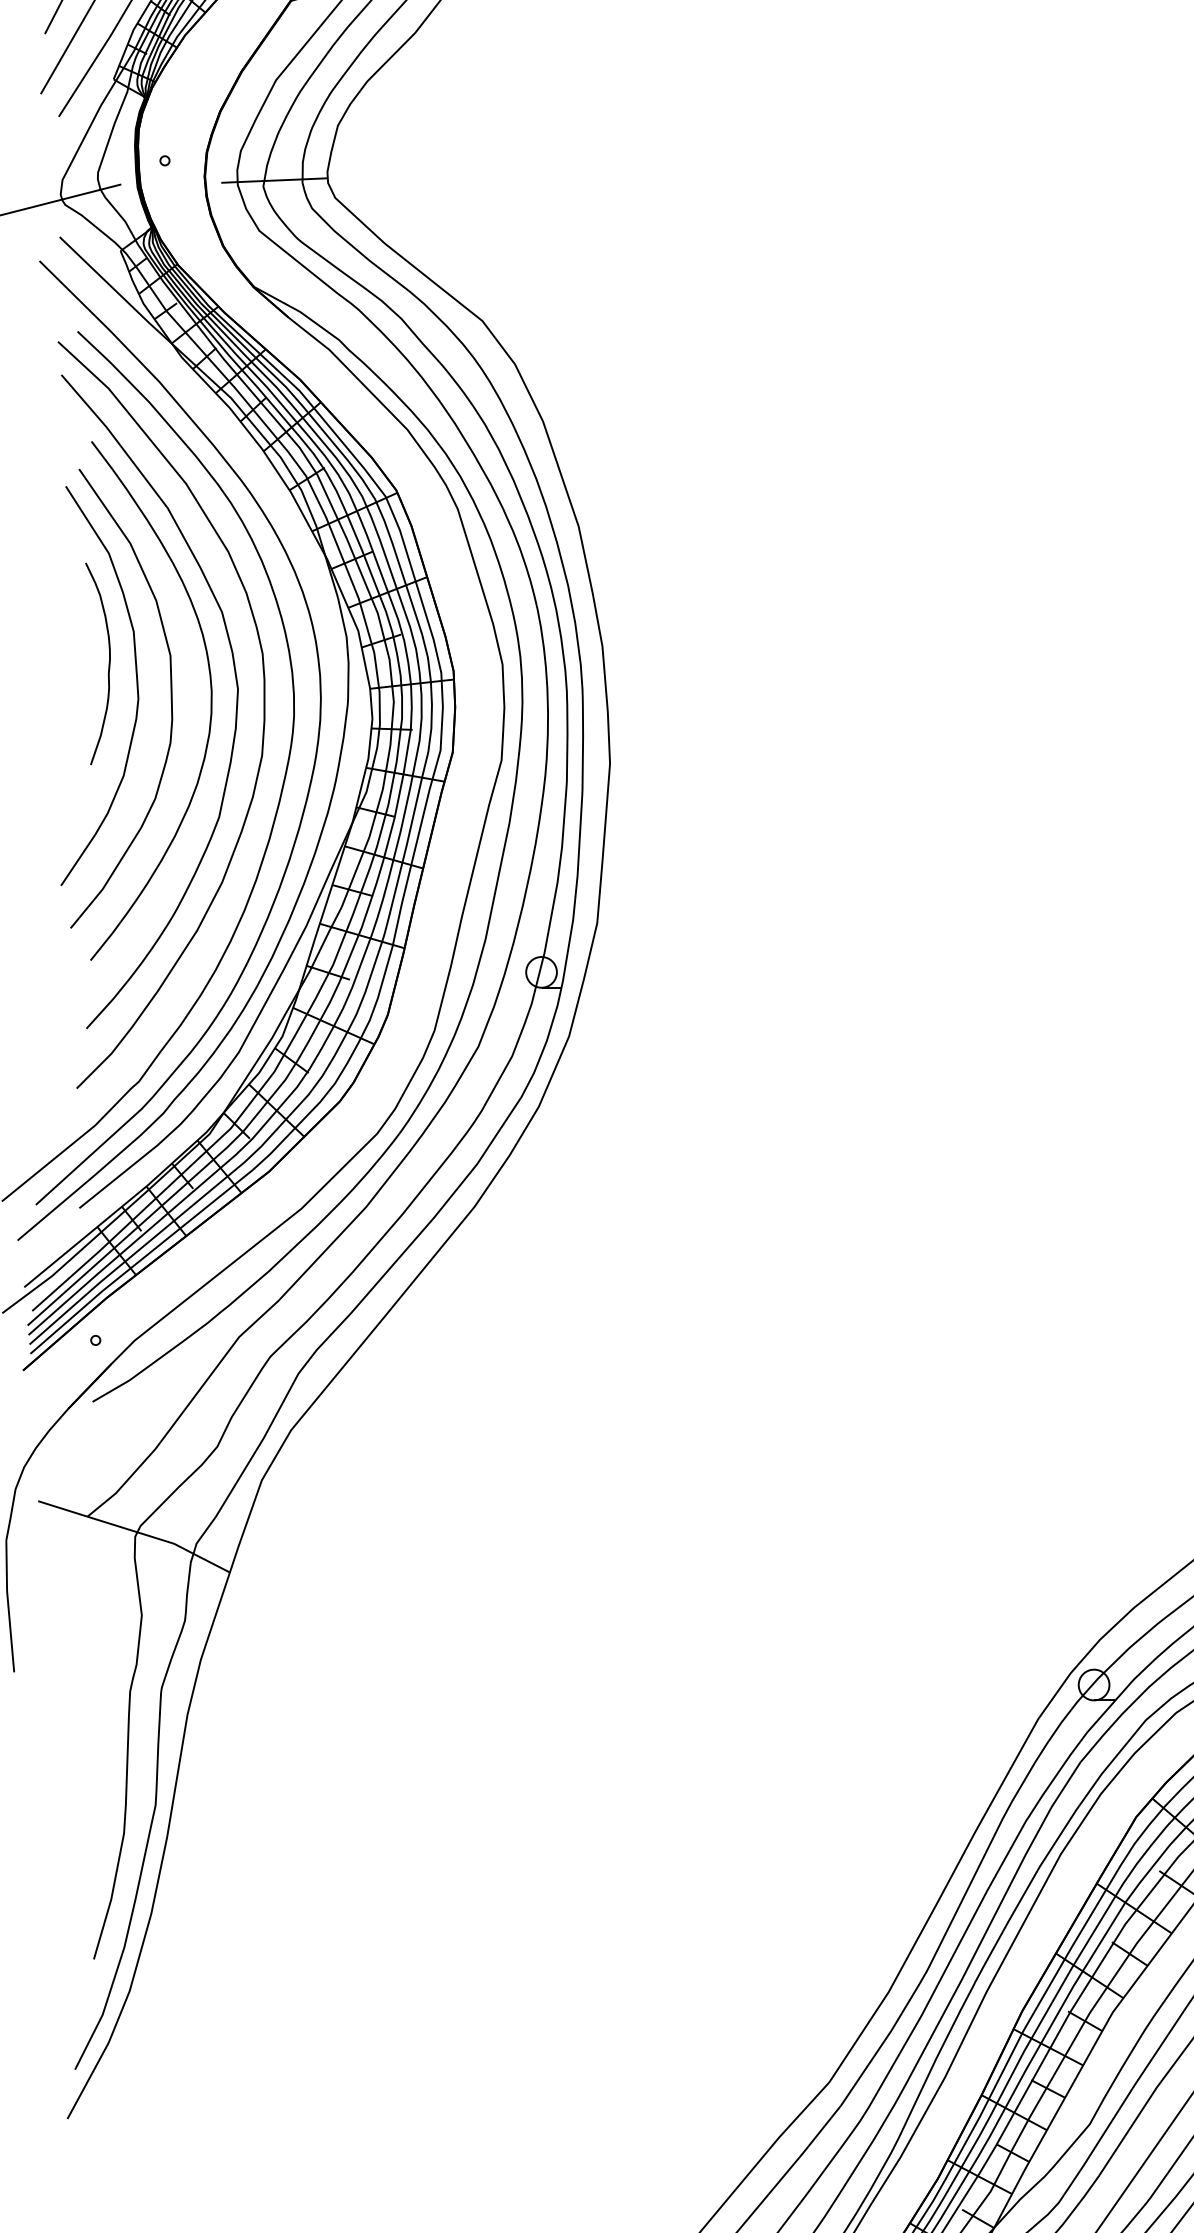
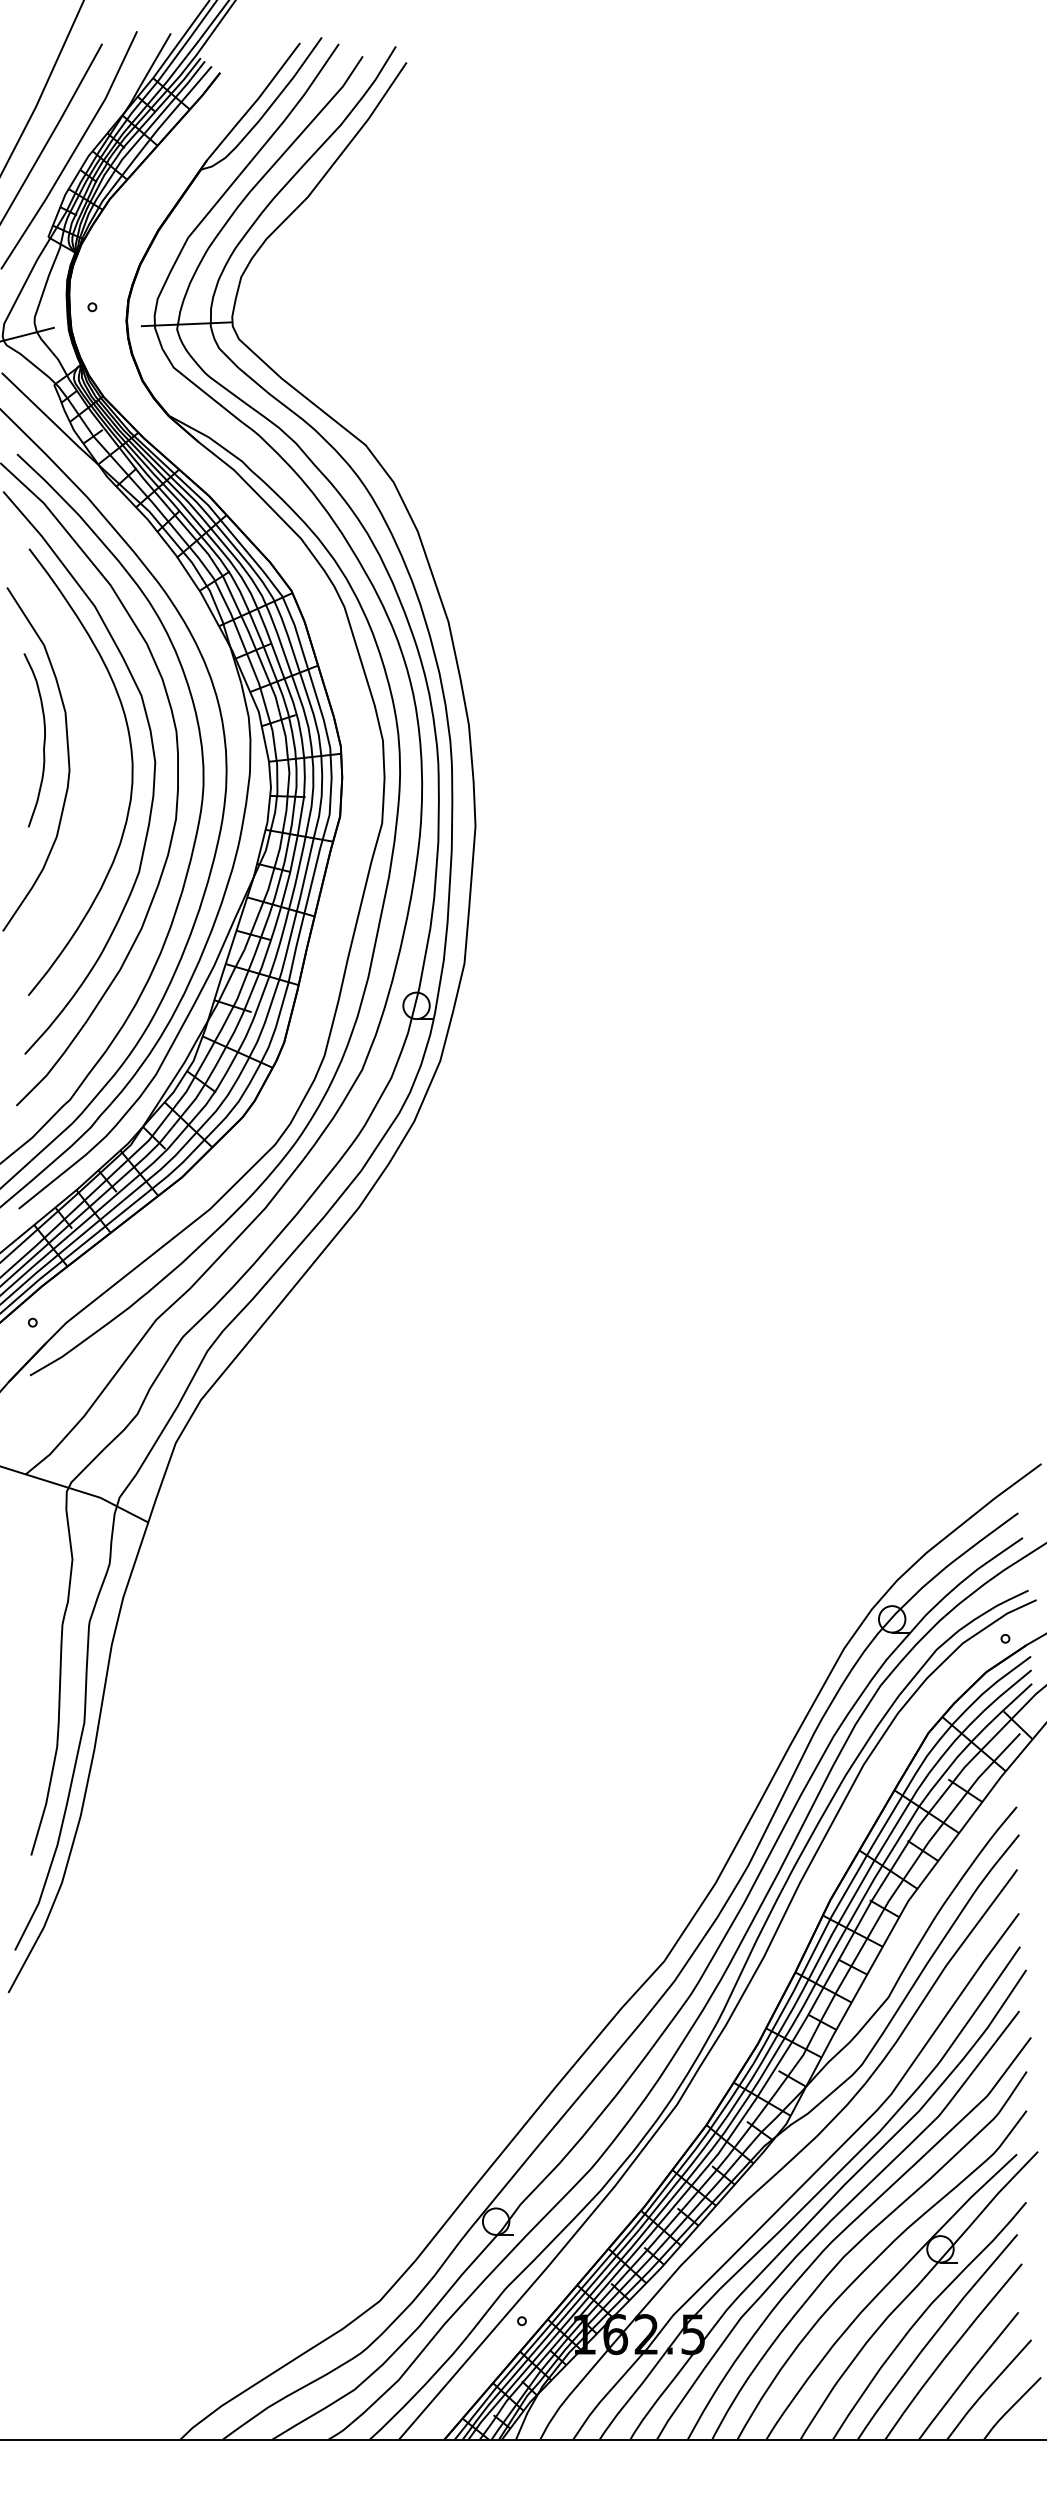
curve: (170, 698) -> (97, 770), removed

